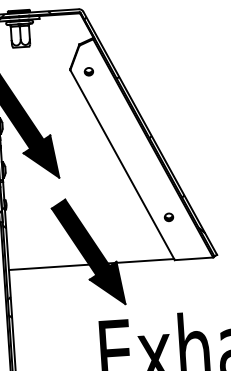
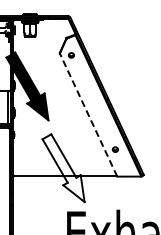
line: (122, 165) -> (88, 115), solid -> dashed
fill: (88, 252) -> (63, 168), removed

